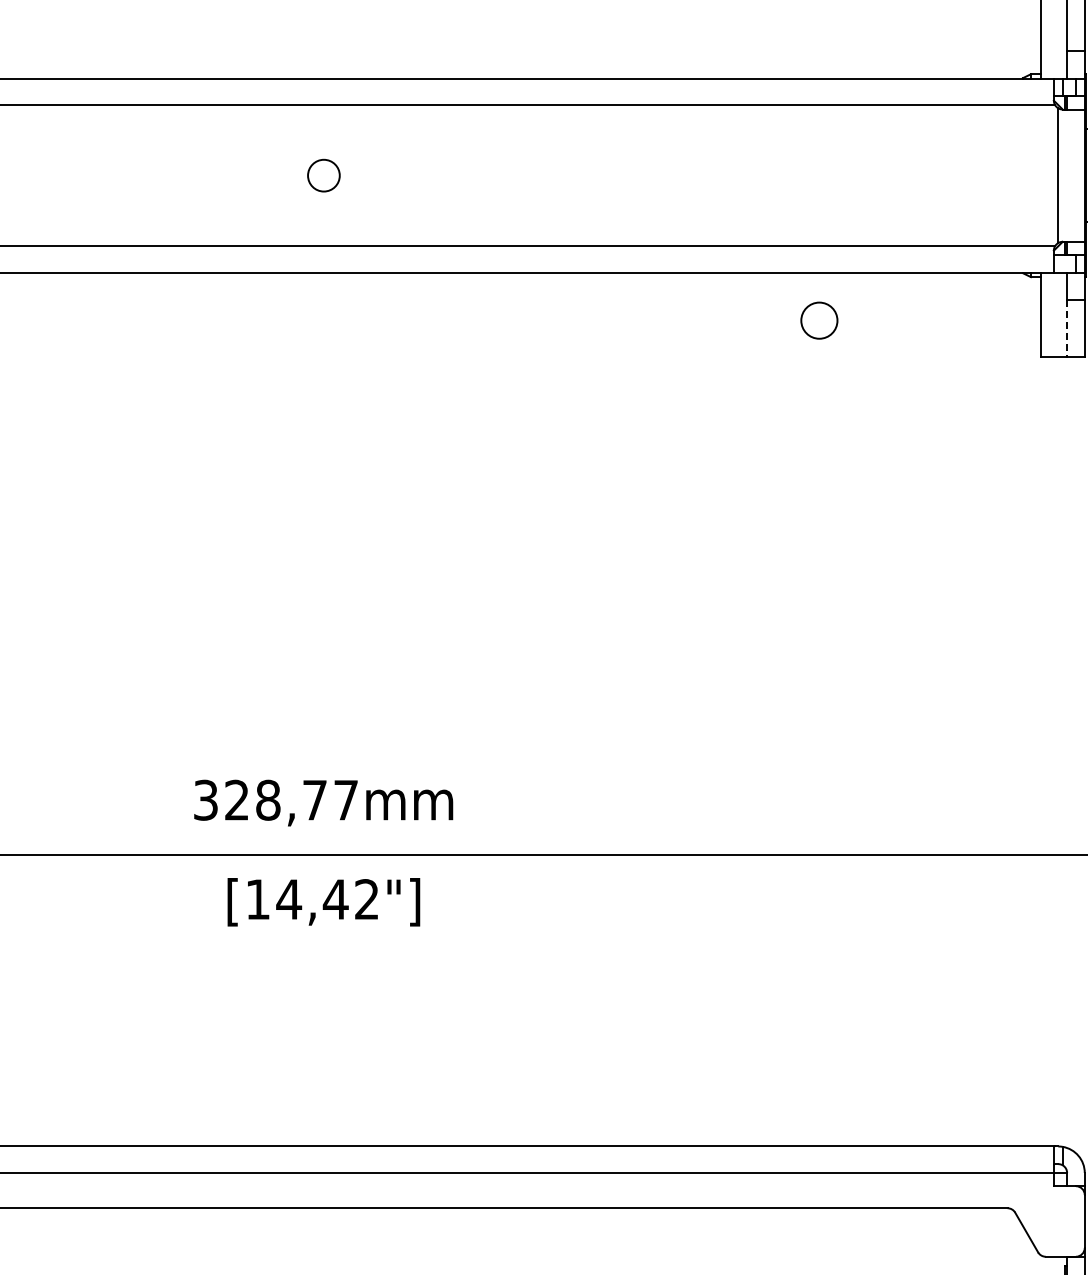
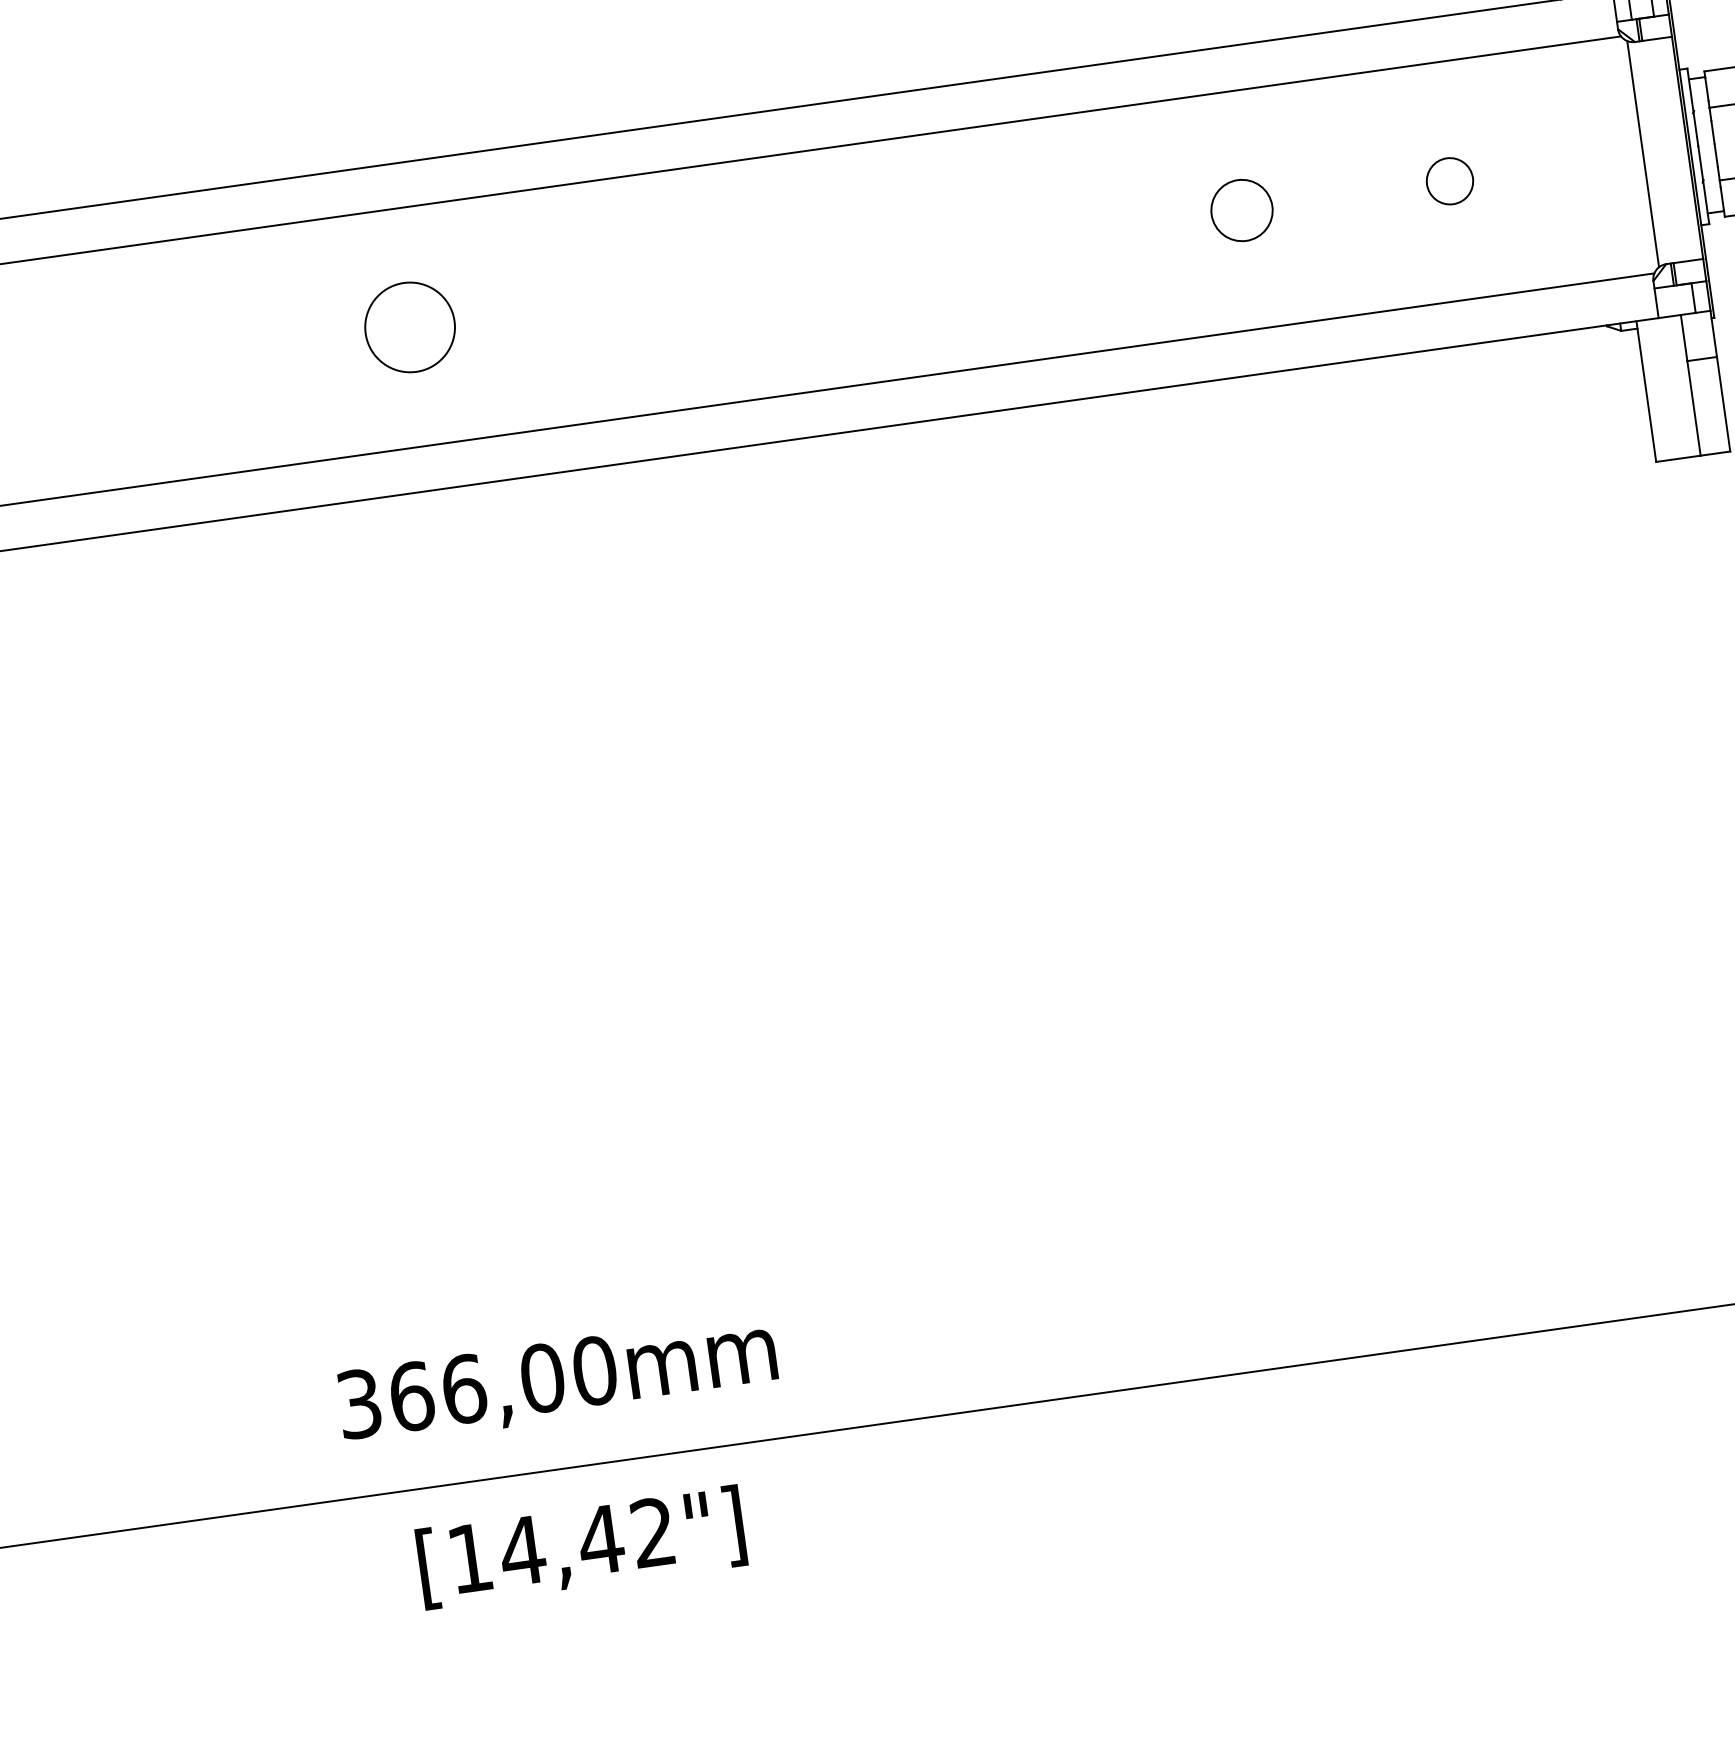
circle: (323, 175) -> (409, 327), size x1.67
circle: (942, 175) -> (1448, 181), added
circle: (819, 320) -> (1242, 210), moved
line: (1067, 328) -> (1694, 408), dashed -> solid
text: (291, 799) -> (502, 1382), 328,77mm -> 366,00mm

